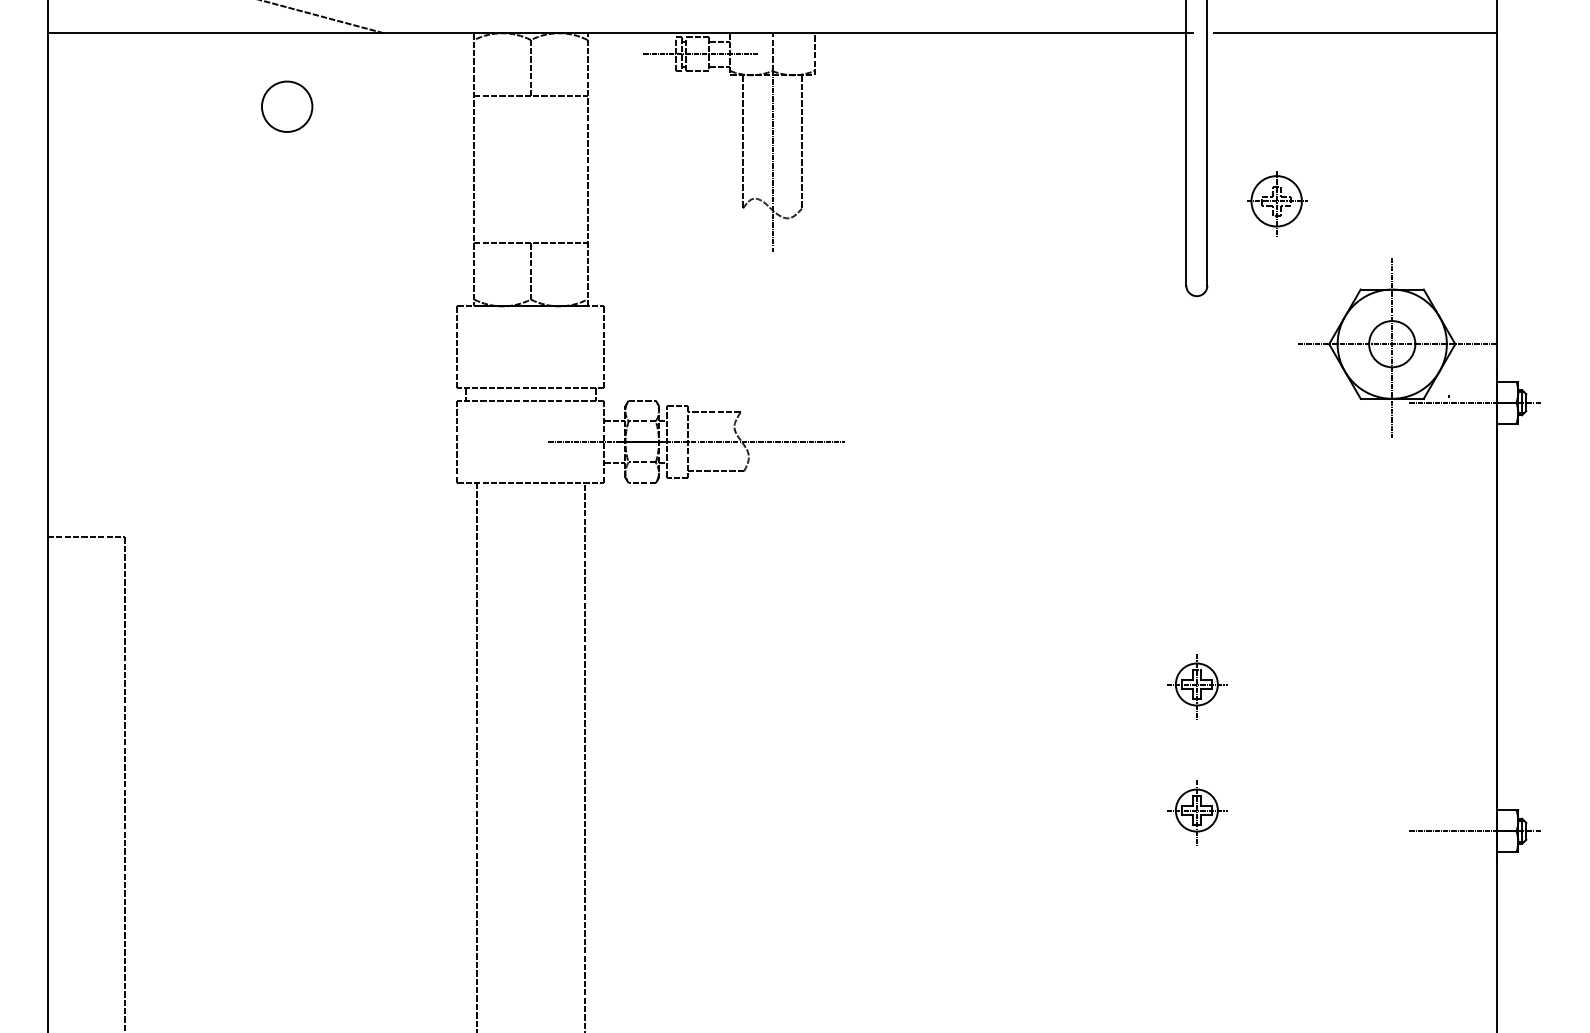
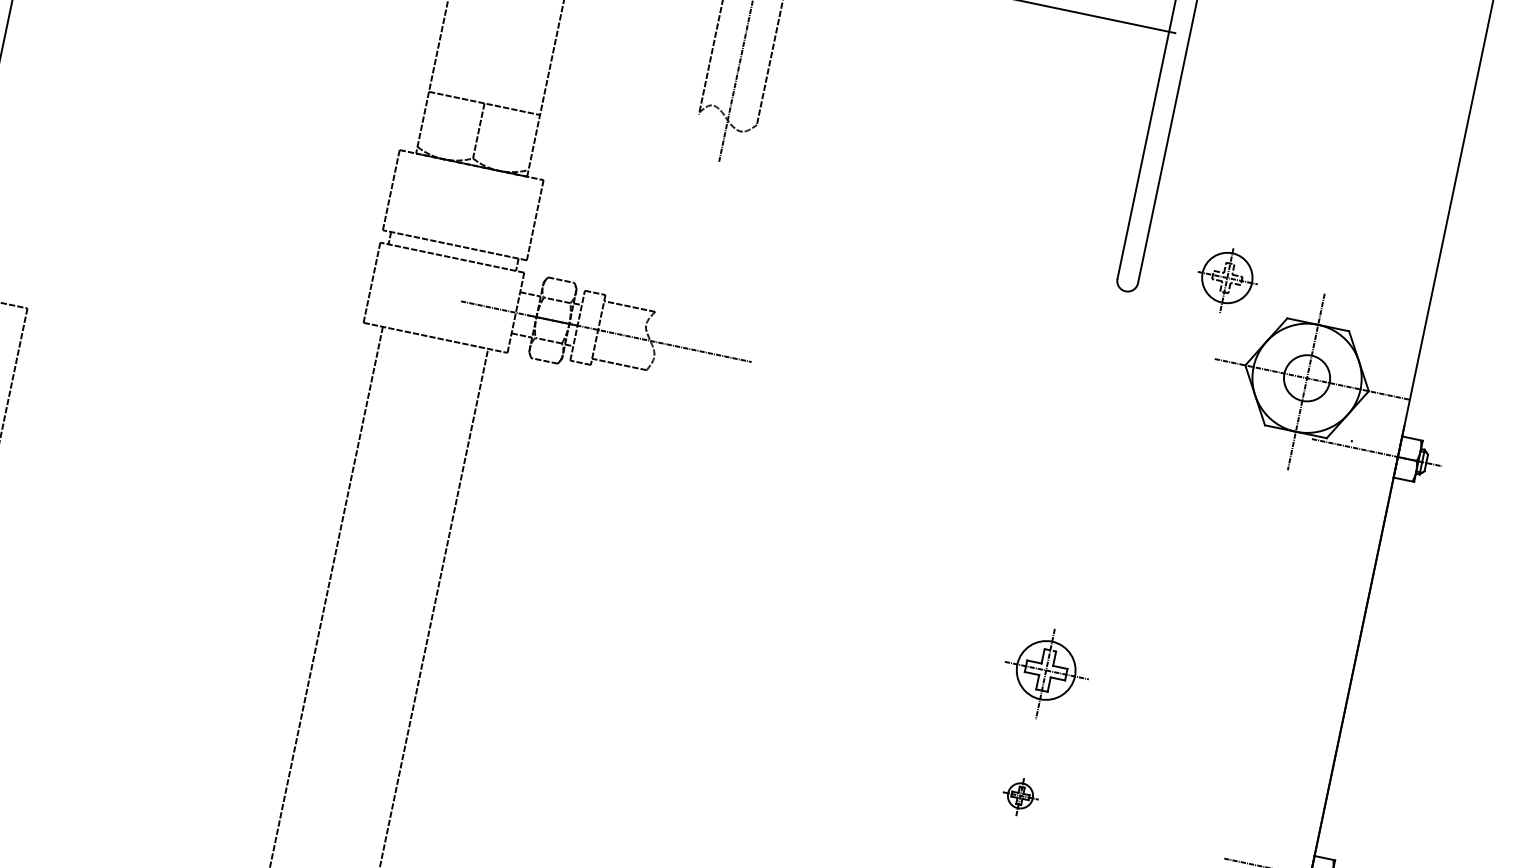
line: (1355, 33) -> (1334, 66), removed
part: (1277, 203) -> (1227, 280), moved
part: (1197, 686) -> (1046, 673), size x1.4
part: (1197, 812) -> (1020, 796), size x0.6

